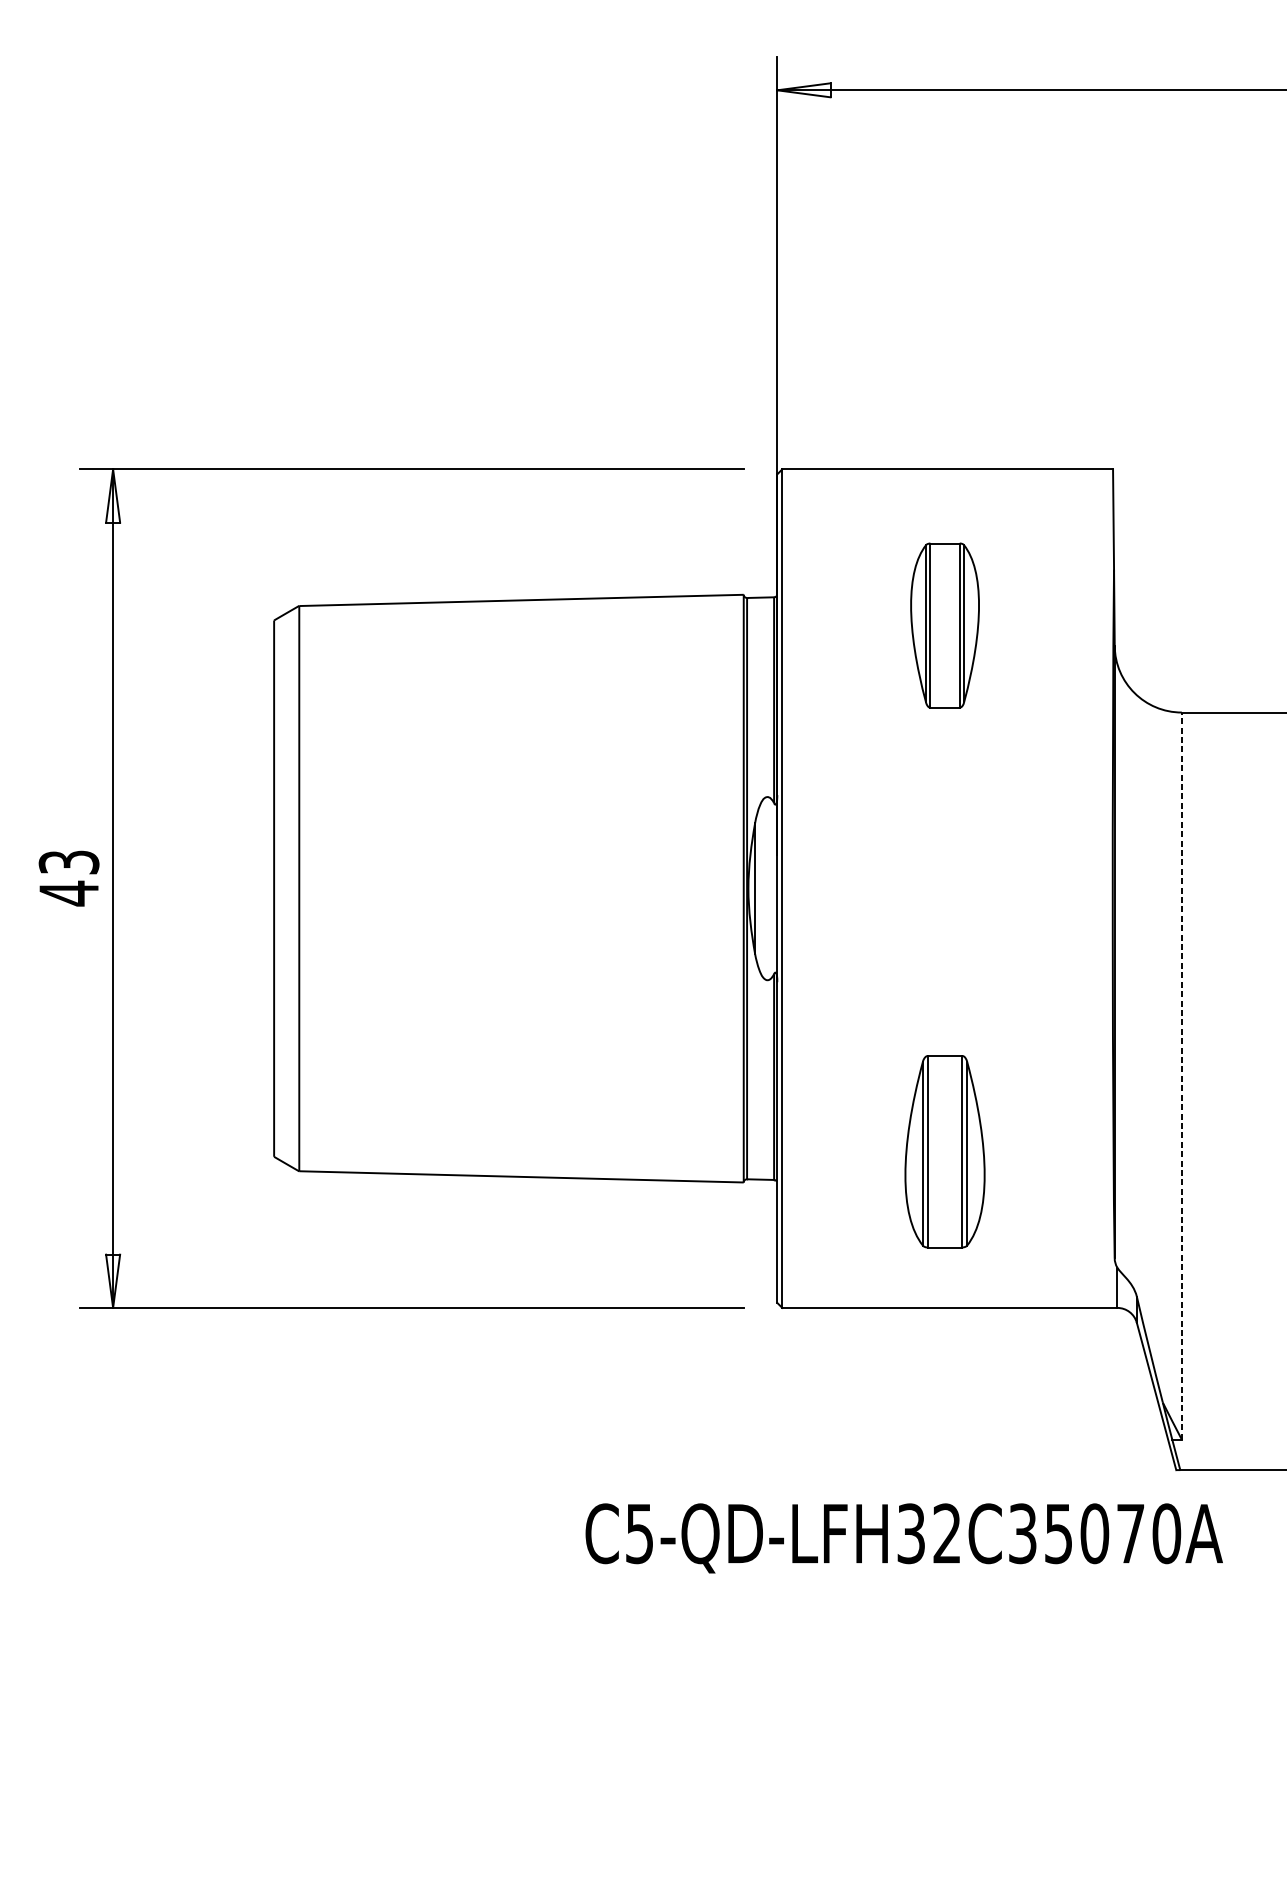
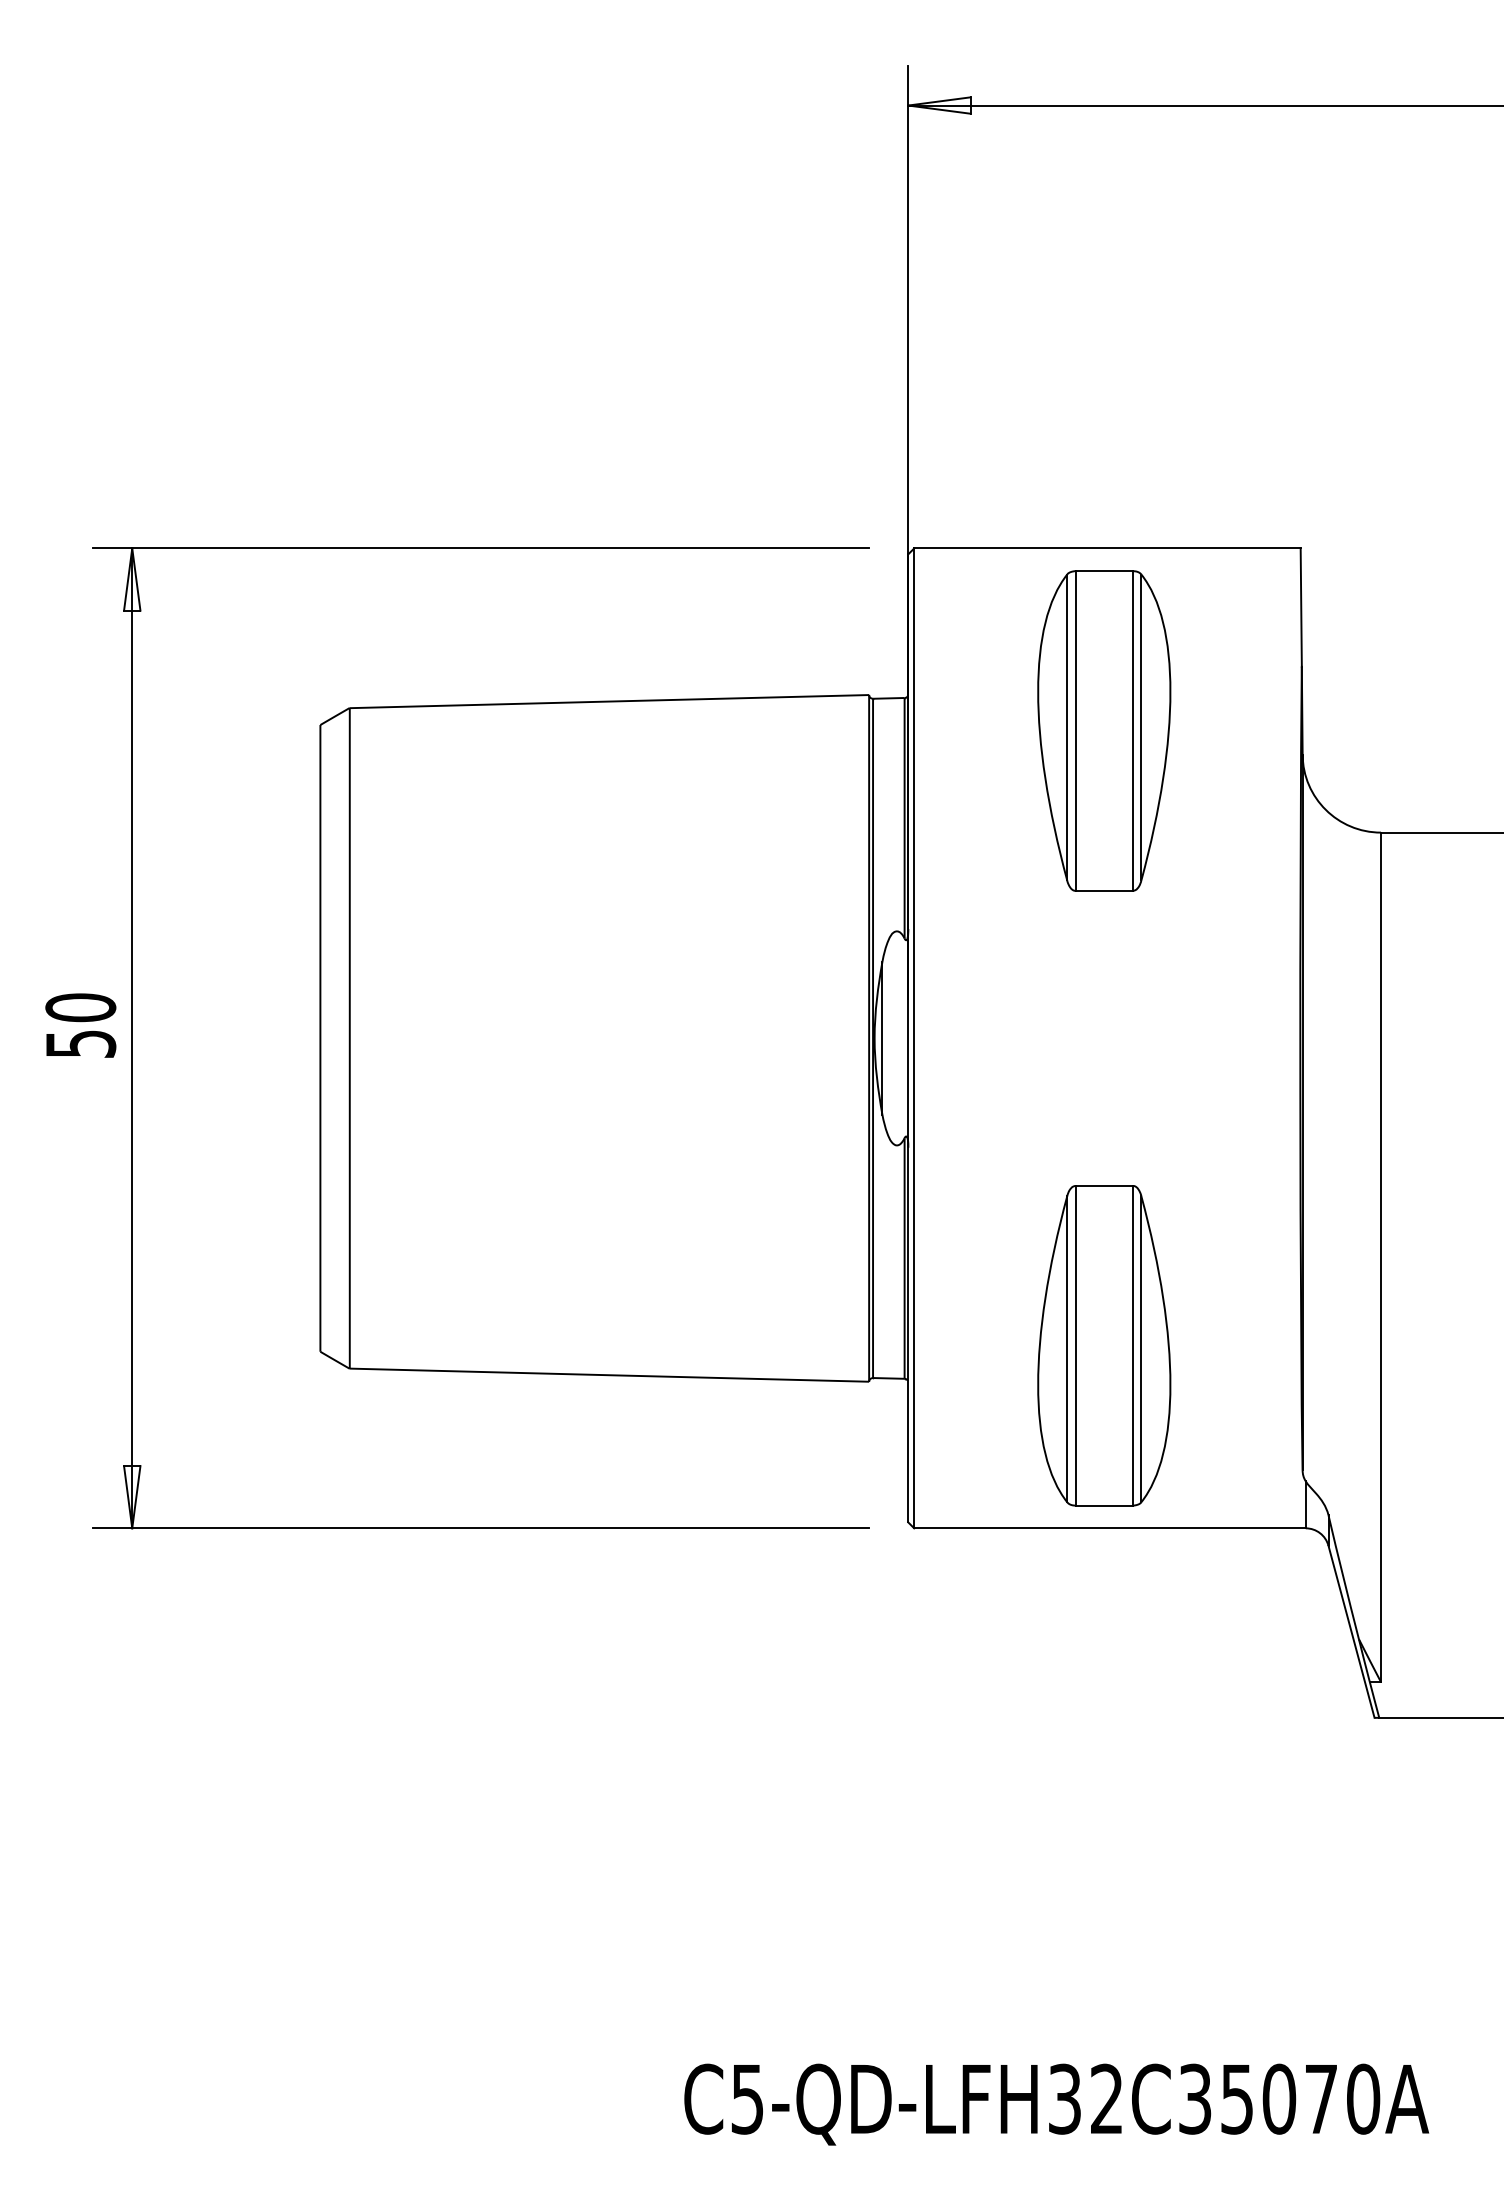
part: (945, 625) -> (1104, 730), size x1.67
text: (68, 878) -> (80, 1026), 43 -> 50
line: (1182, 1076) -> (1381, 1257), dashed -> solid
part: (945, 1151) -> (1104, 1345), size x1.43
text: (904, 1538) -> (1056, 2104), moved

